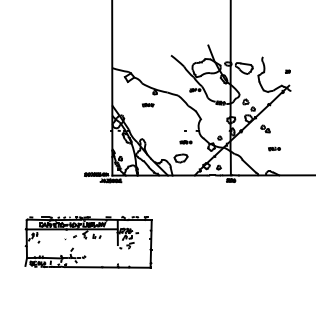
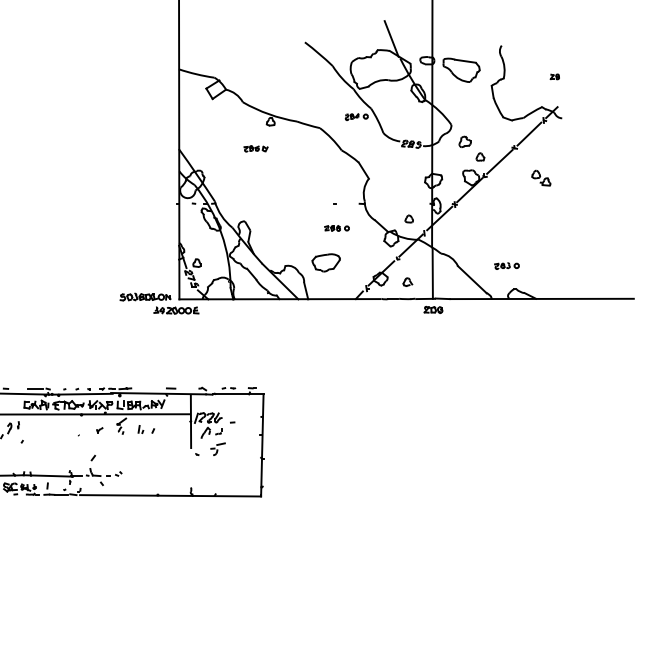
part: (265, 128) -> (541, 177), moved
part: (274, 148) -> (506, 264), moved

